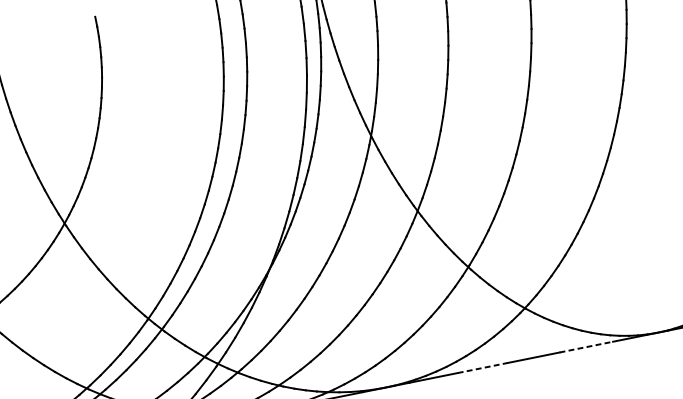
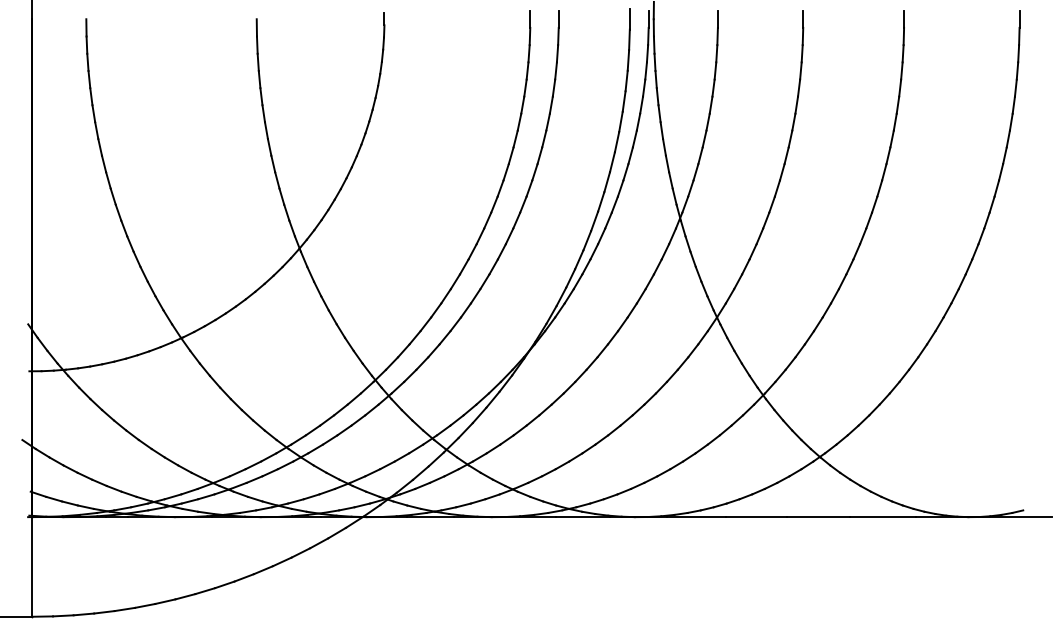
line: (586, 347) -> (882, 517), dashed -> solid
line: (482, 368) -> (756, 517), dashed -> solid

